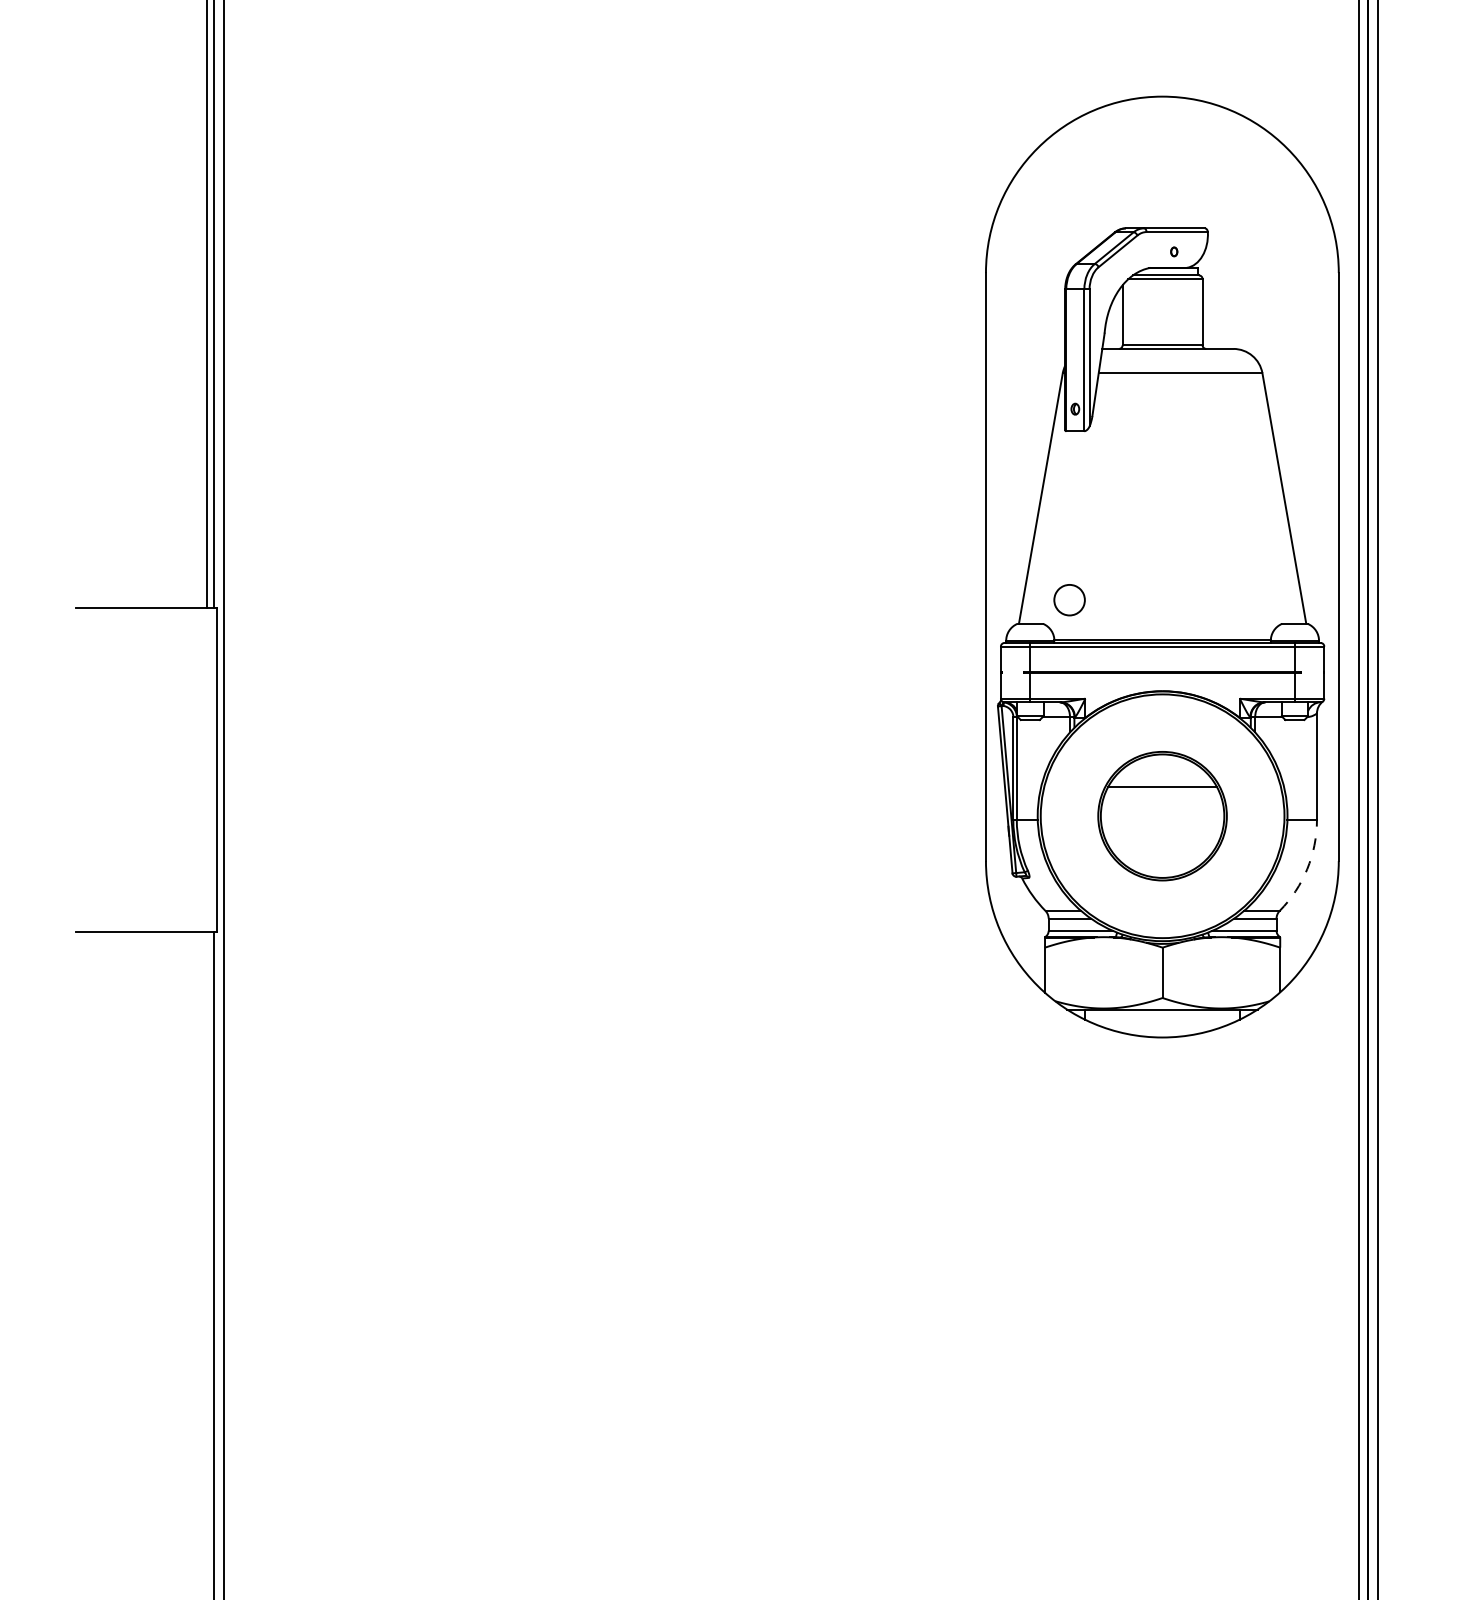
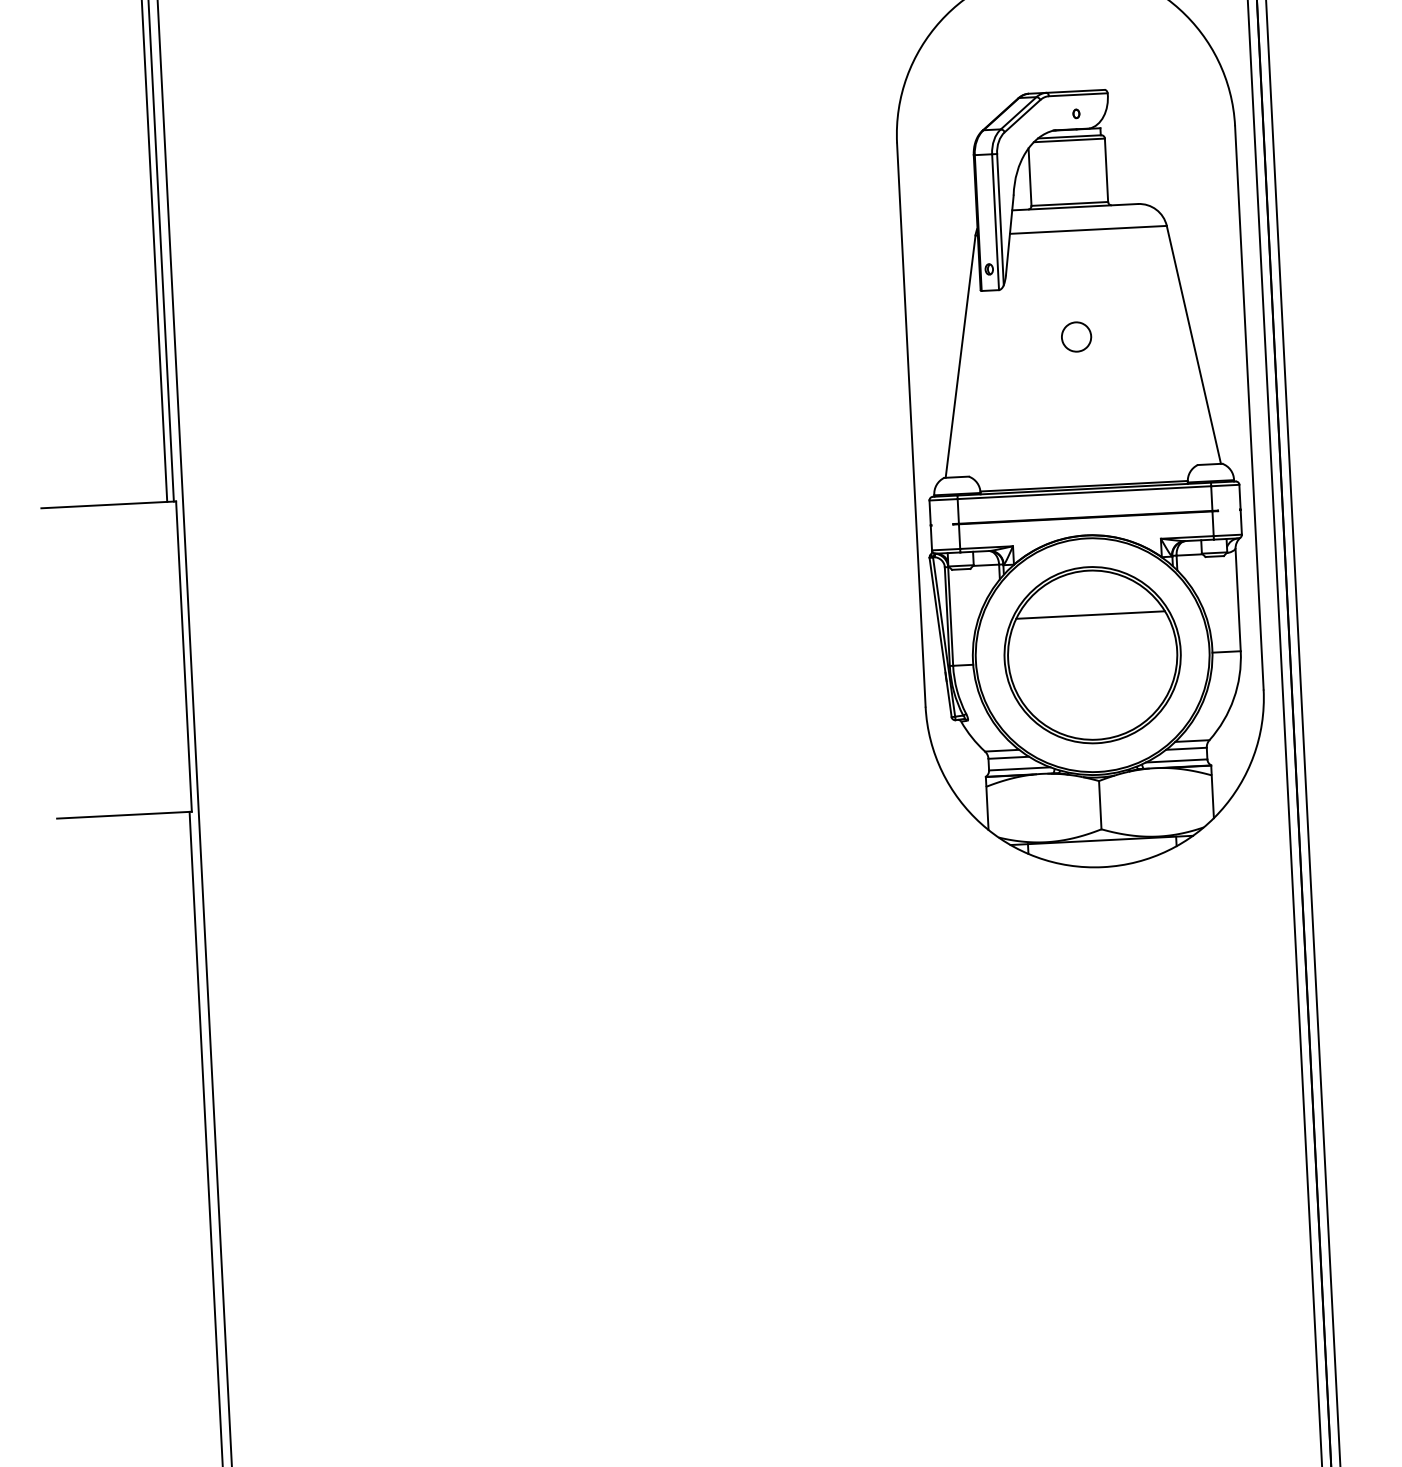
part: (1069, 600) -> (1076, 337), moved
part: (1162, 815) -> (1092, 654), size x1.43
arc: (1307, 869) -> (1234, 699), dashed -> solid

